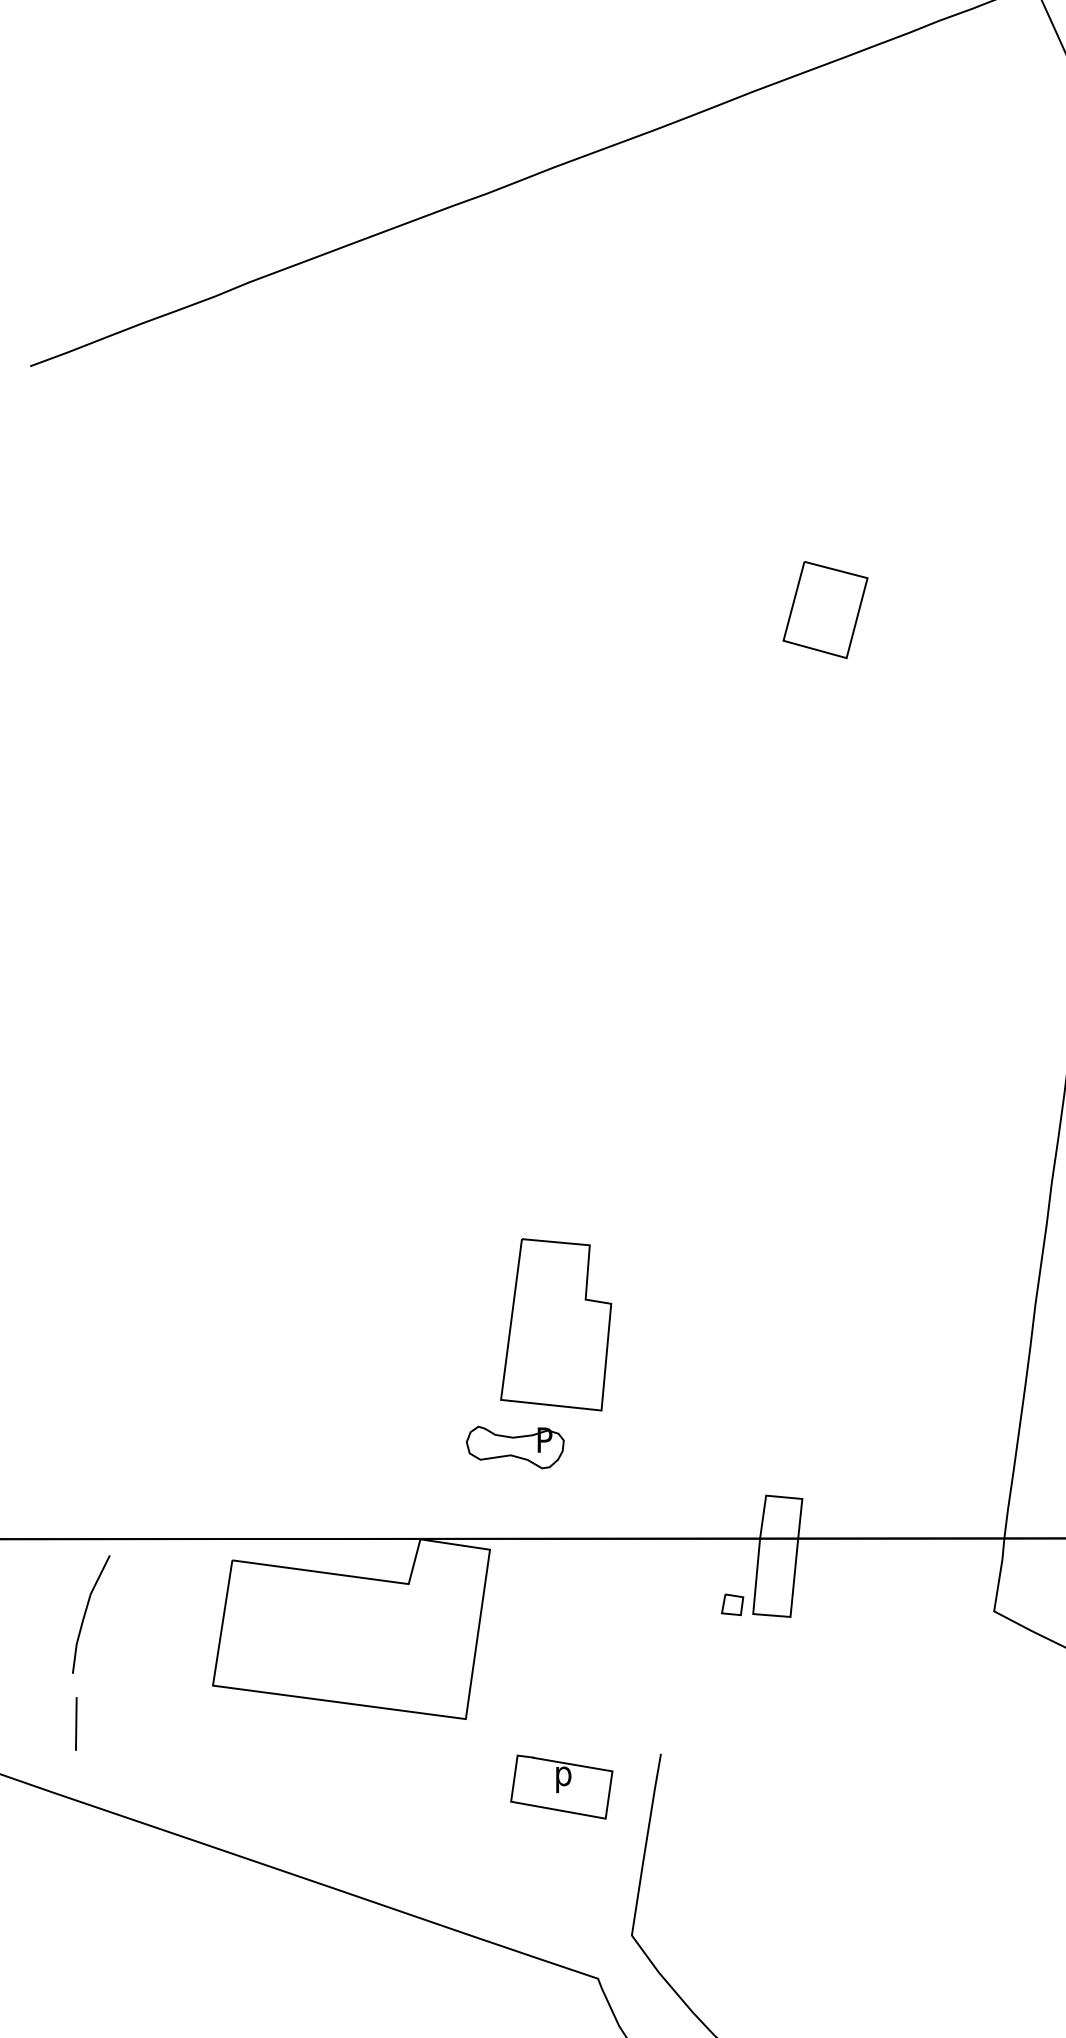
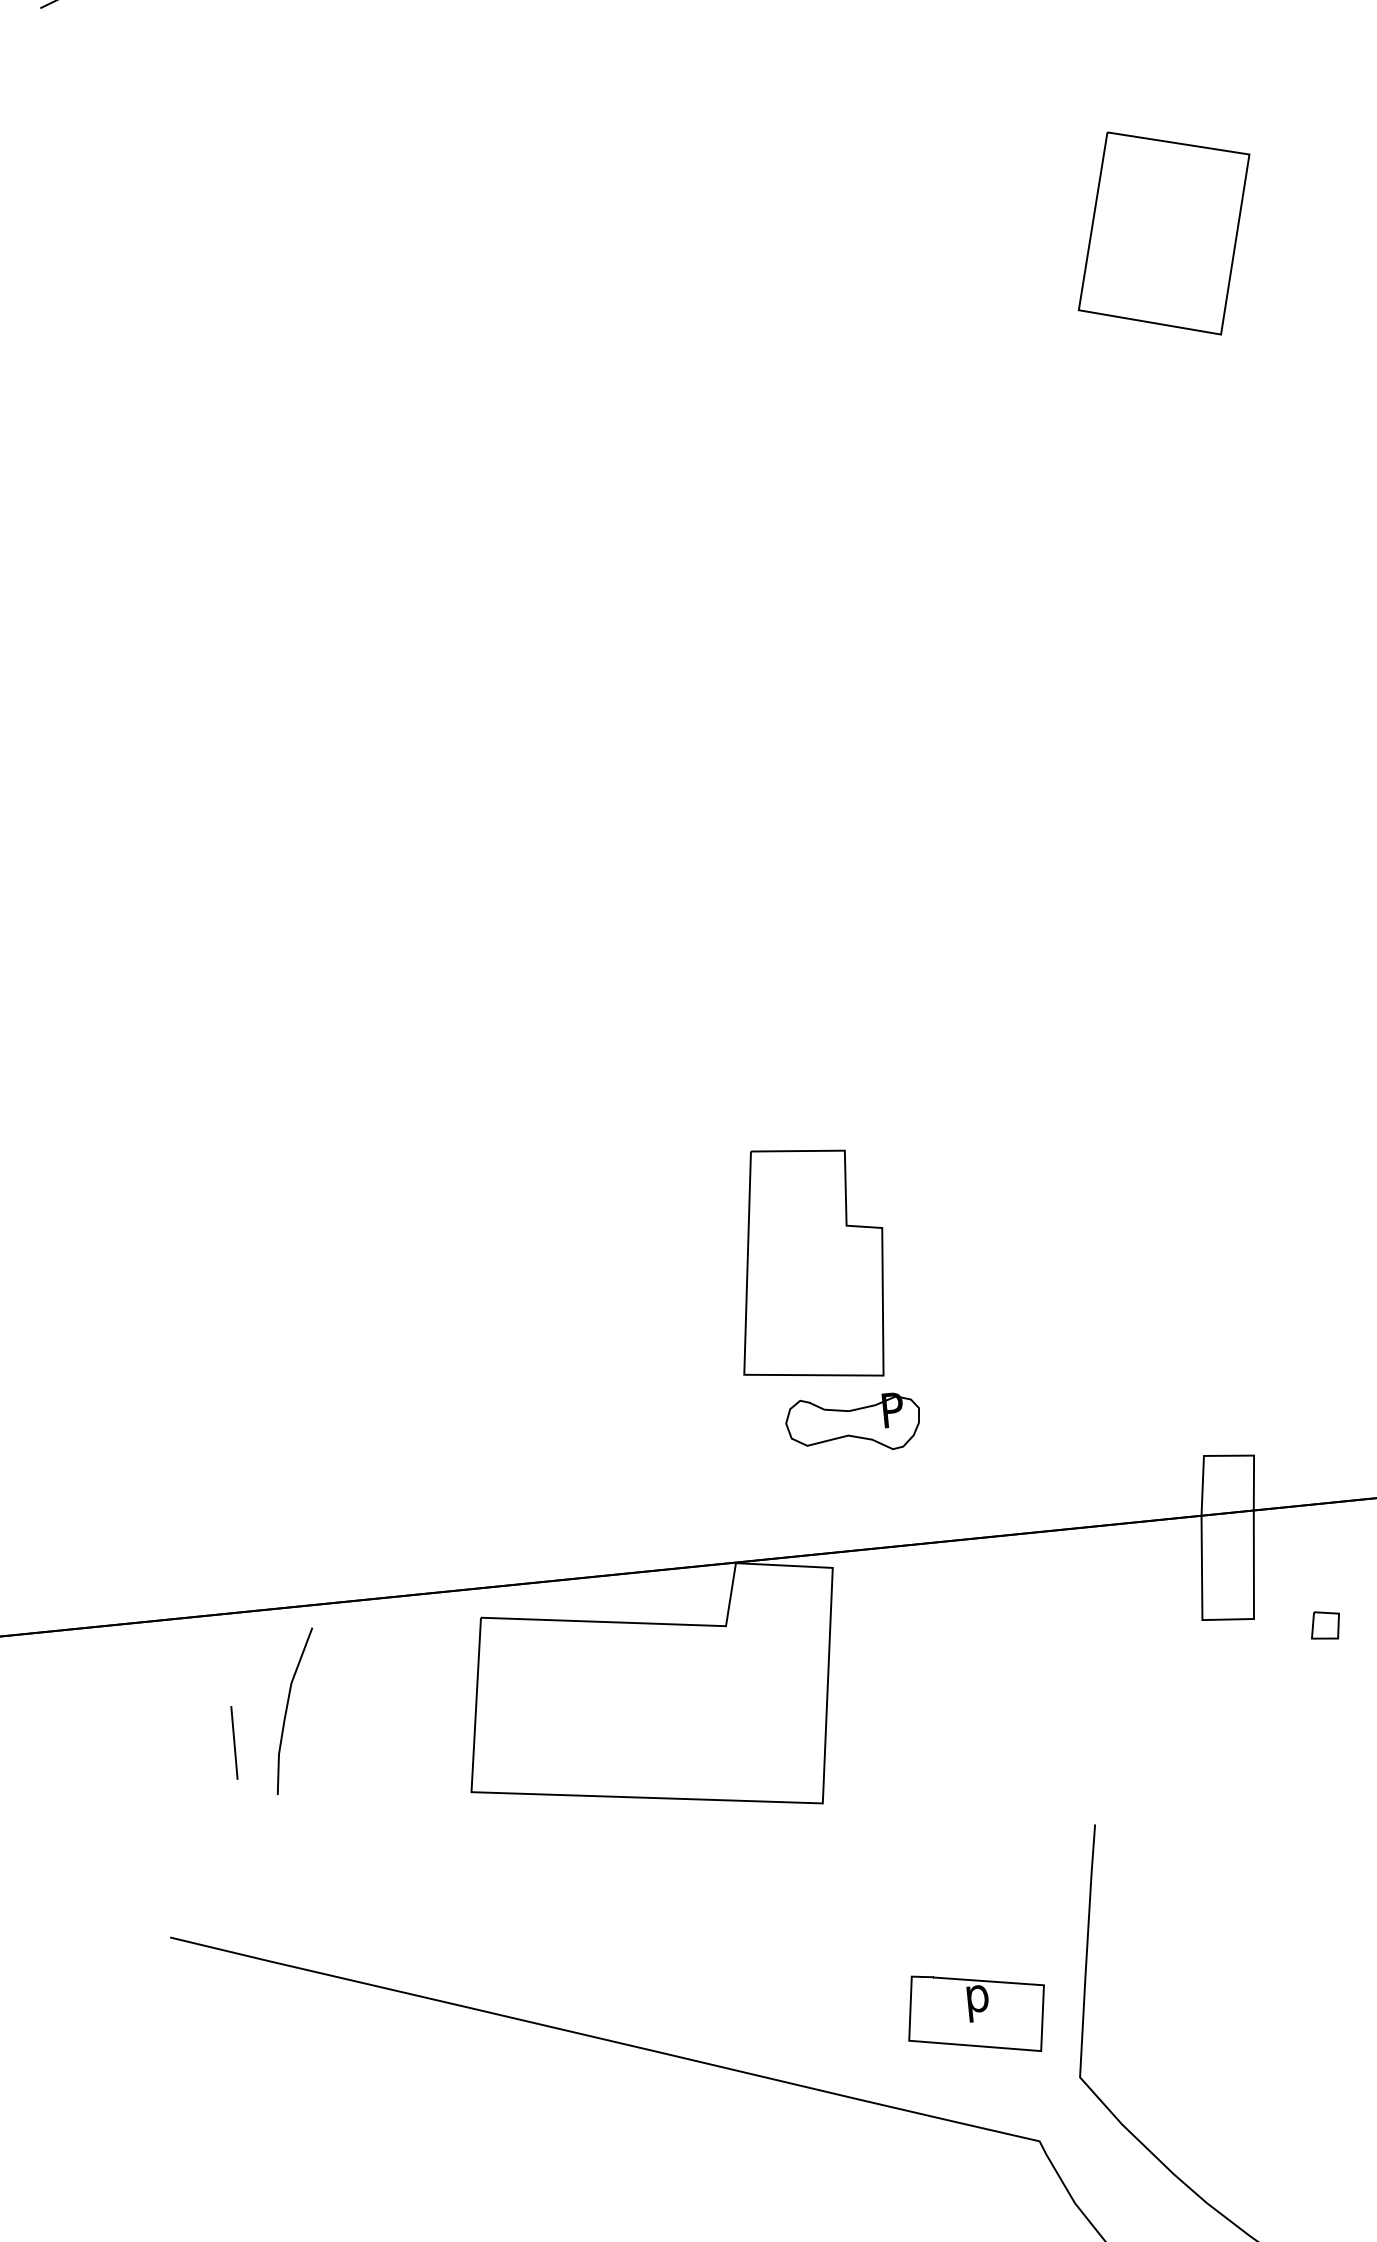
part: (825, 609) -> (1164, 232), size x1.6
part: (556, 1324) -> (810, 1263), moved
part: (732, 1604) -> (1325, 1625), moved
line: (76, 1723) -> (234, 1742), moved
part: (561, 1786) -> (976, 2013), moved

